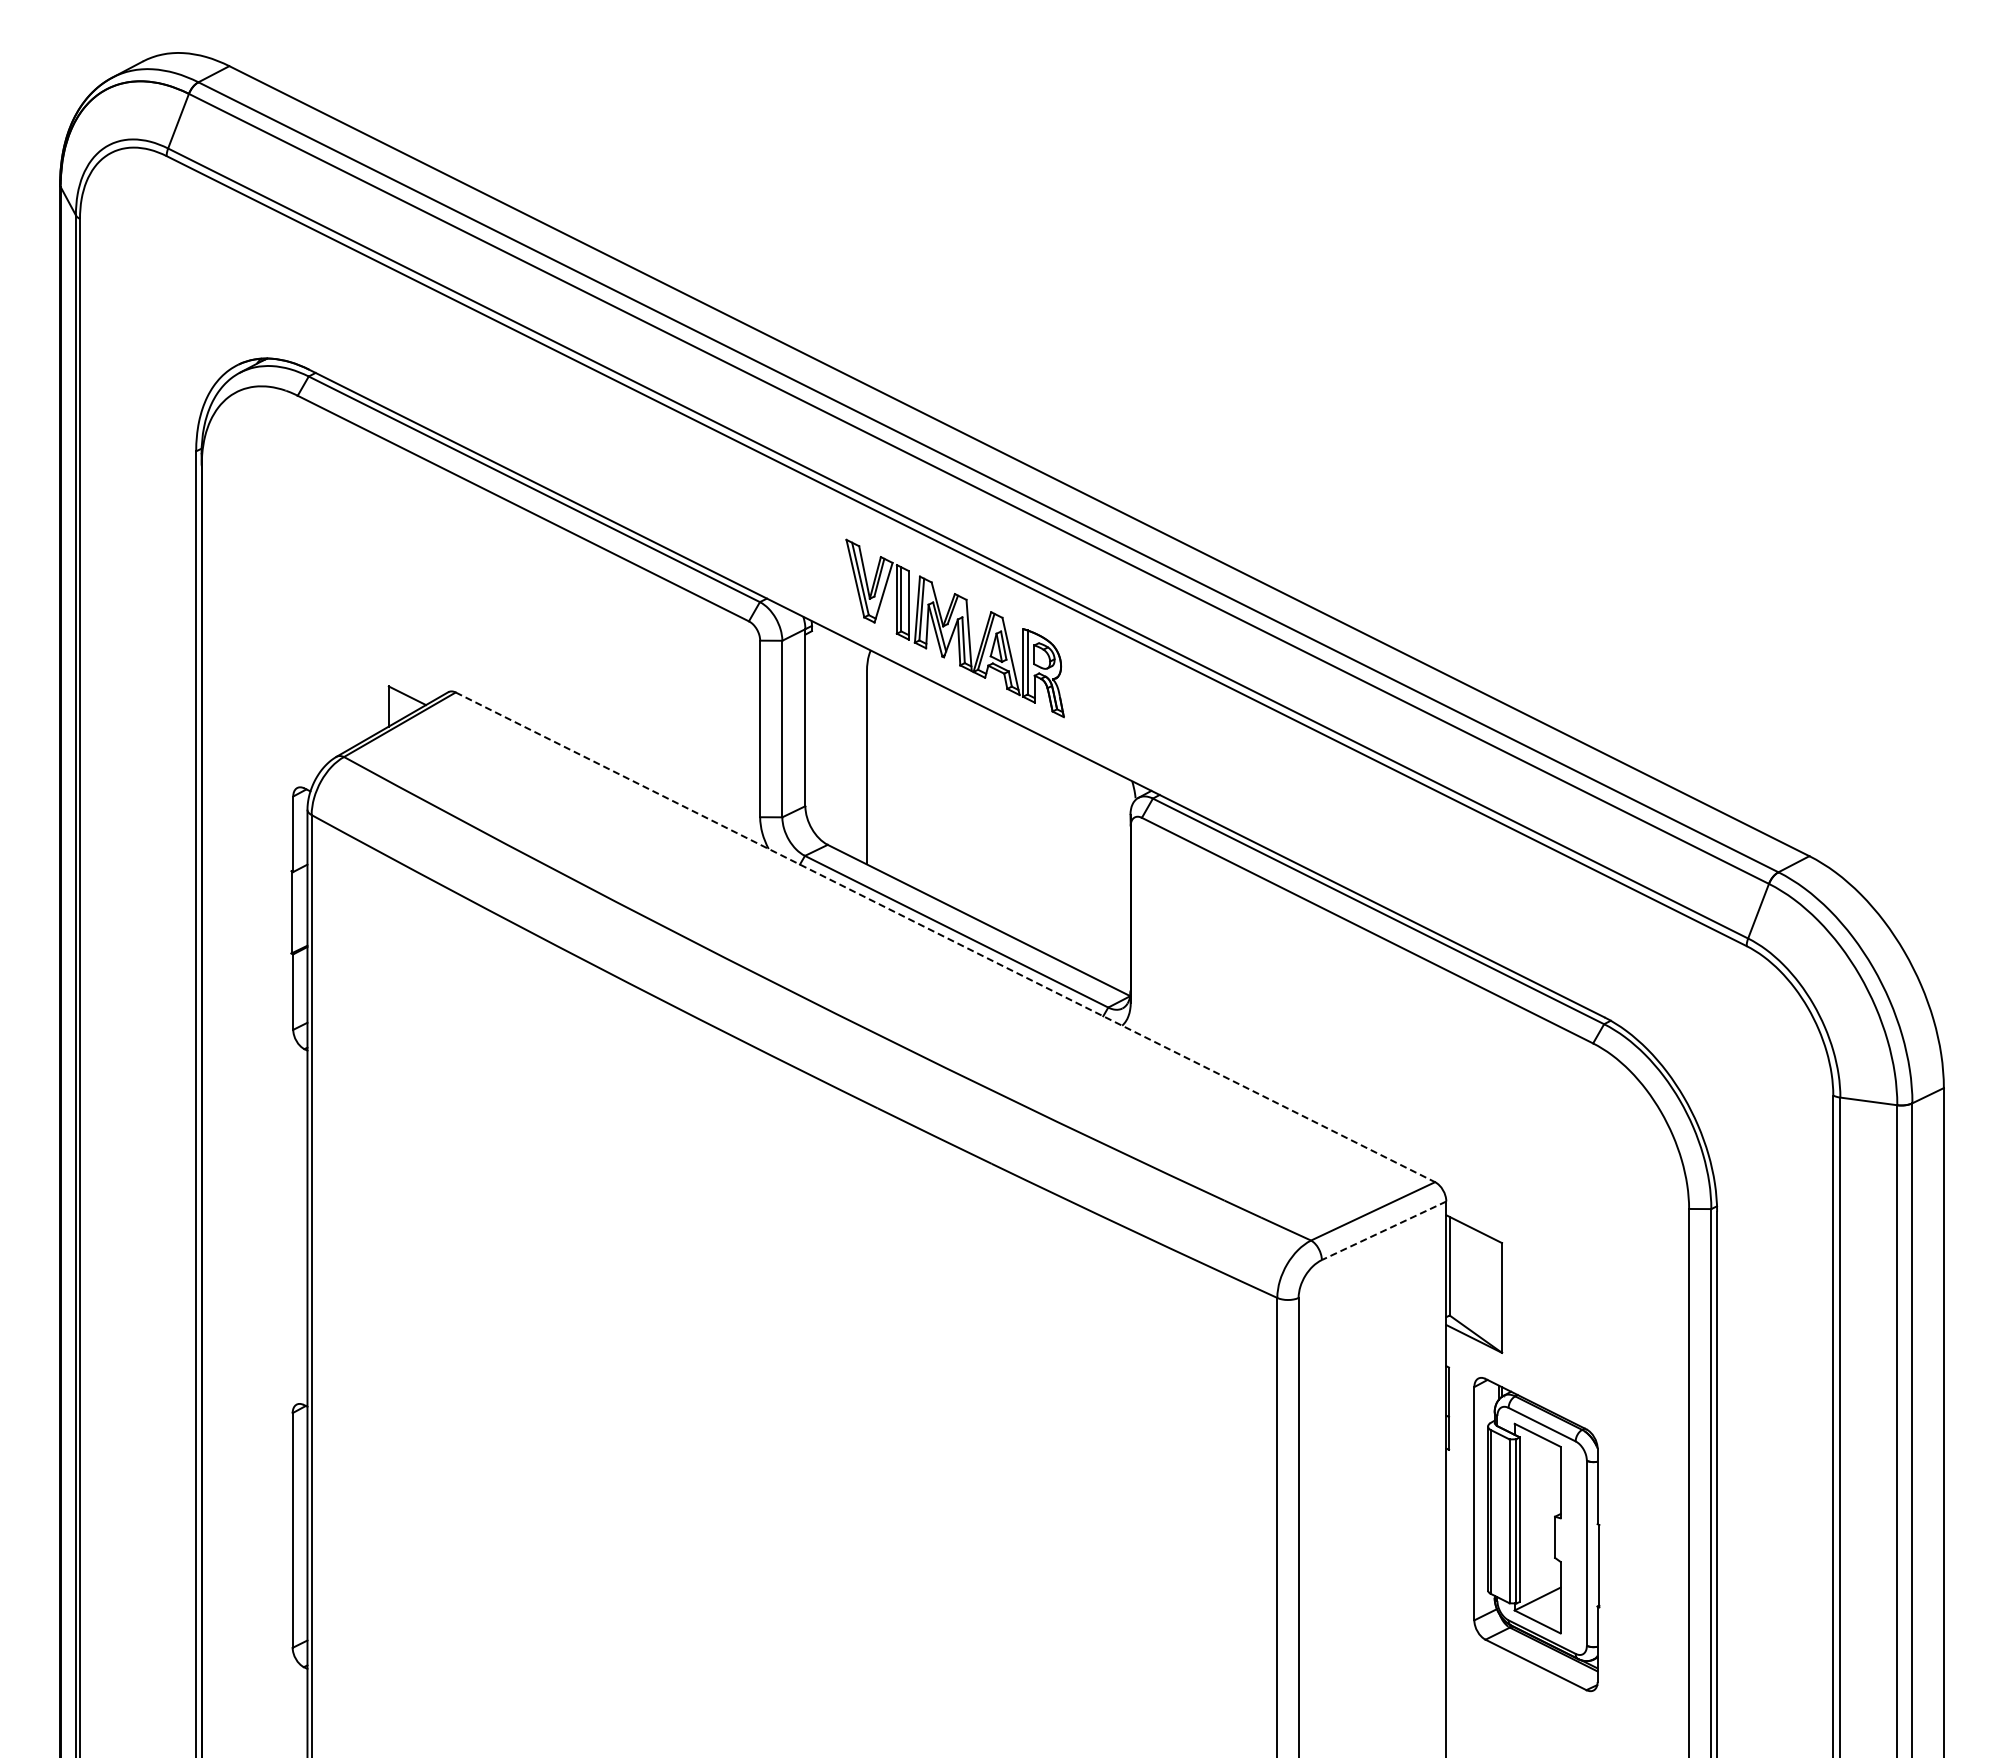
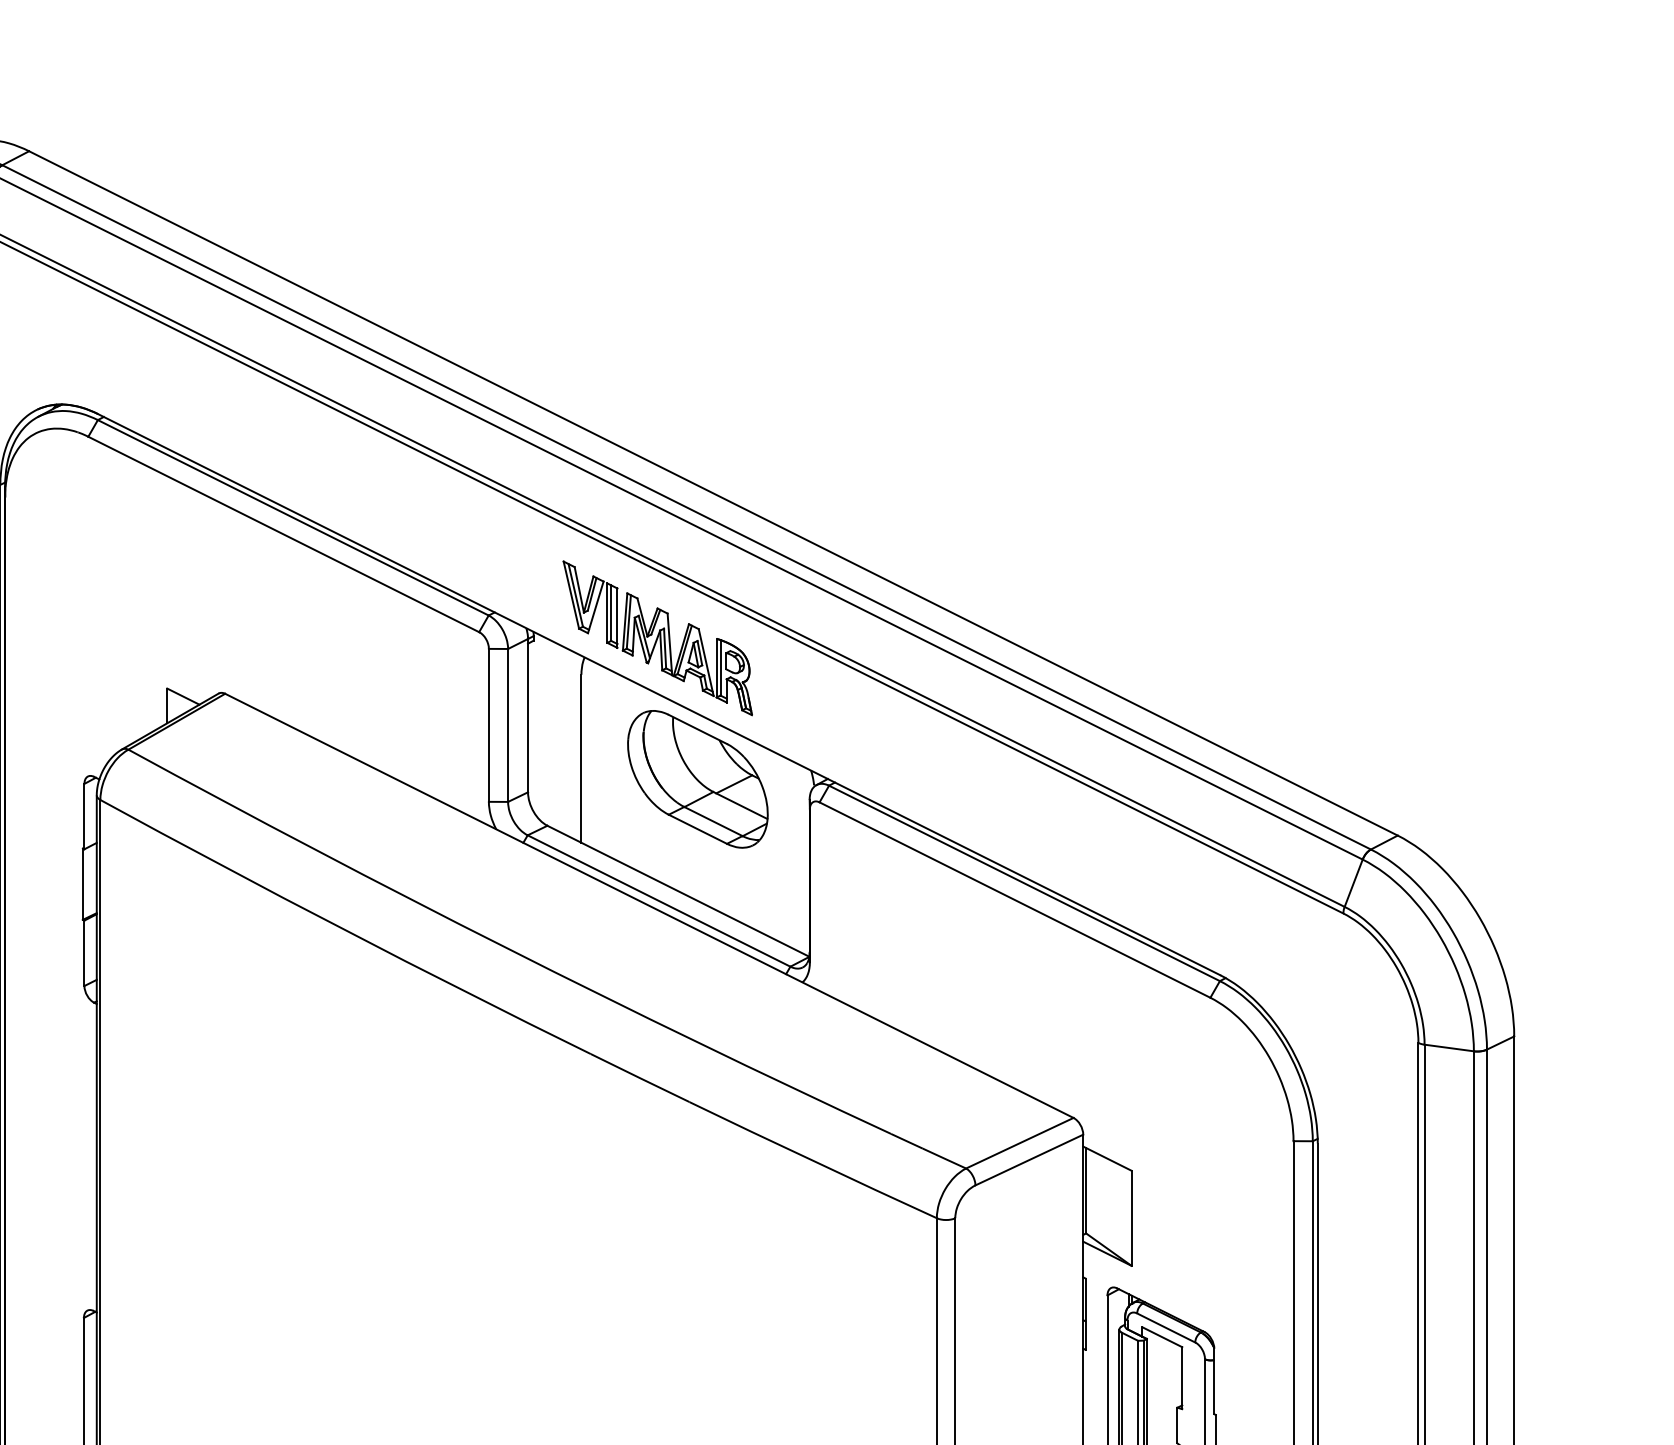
part: (1001, 791) -> (697, 779), added
line: (945, 937) -> (649, 906), dashed -> solid
line: (1384, 1230) -> (1029, 1159), dashed -> solid

